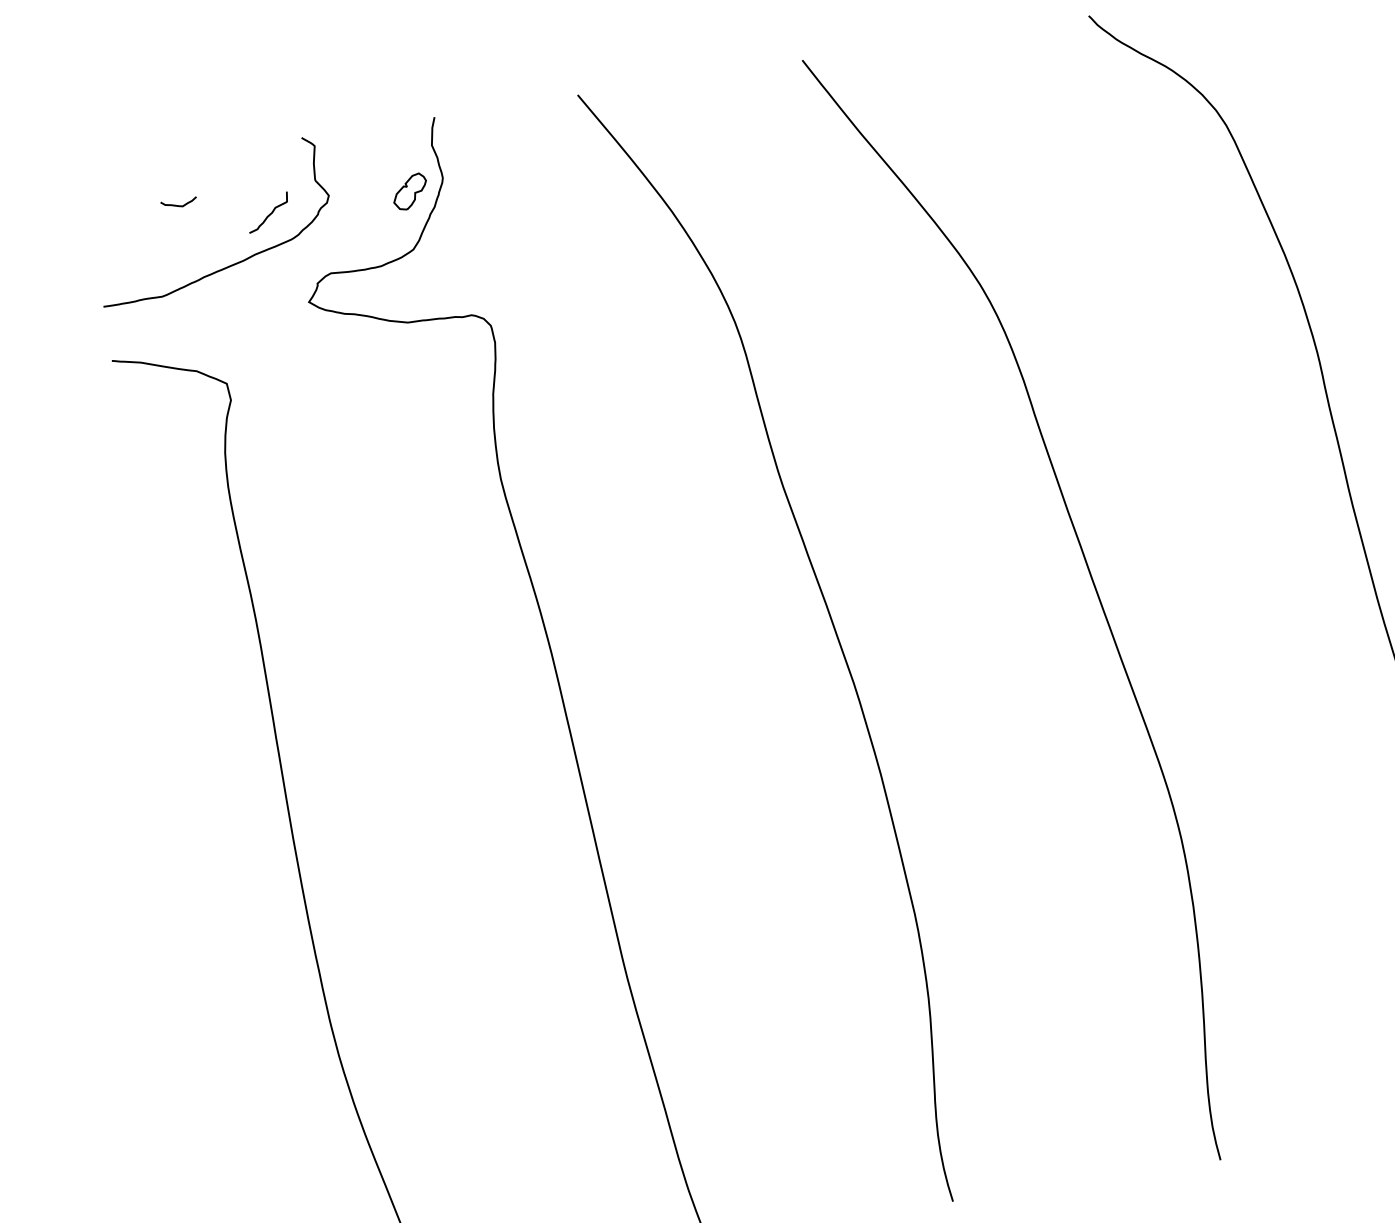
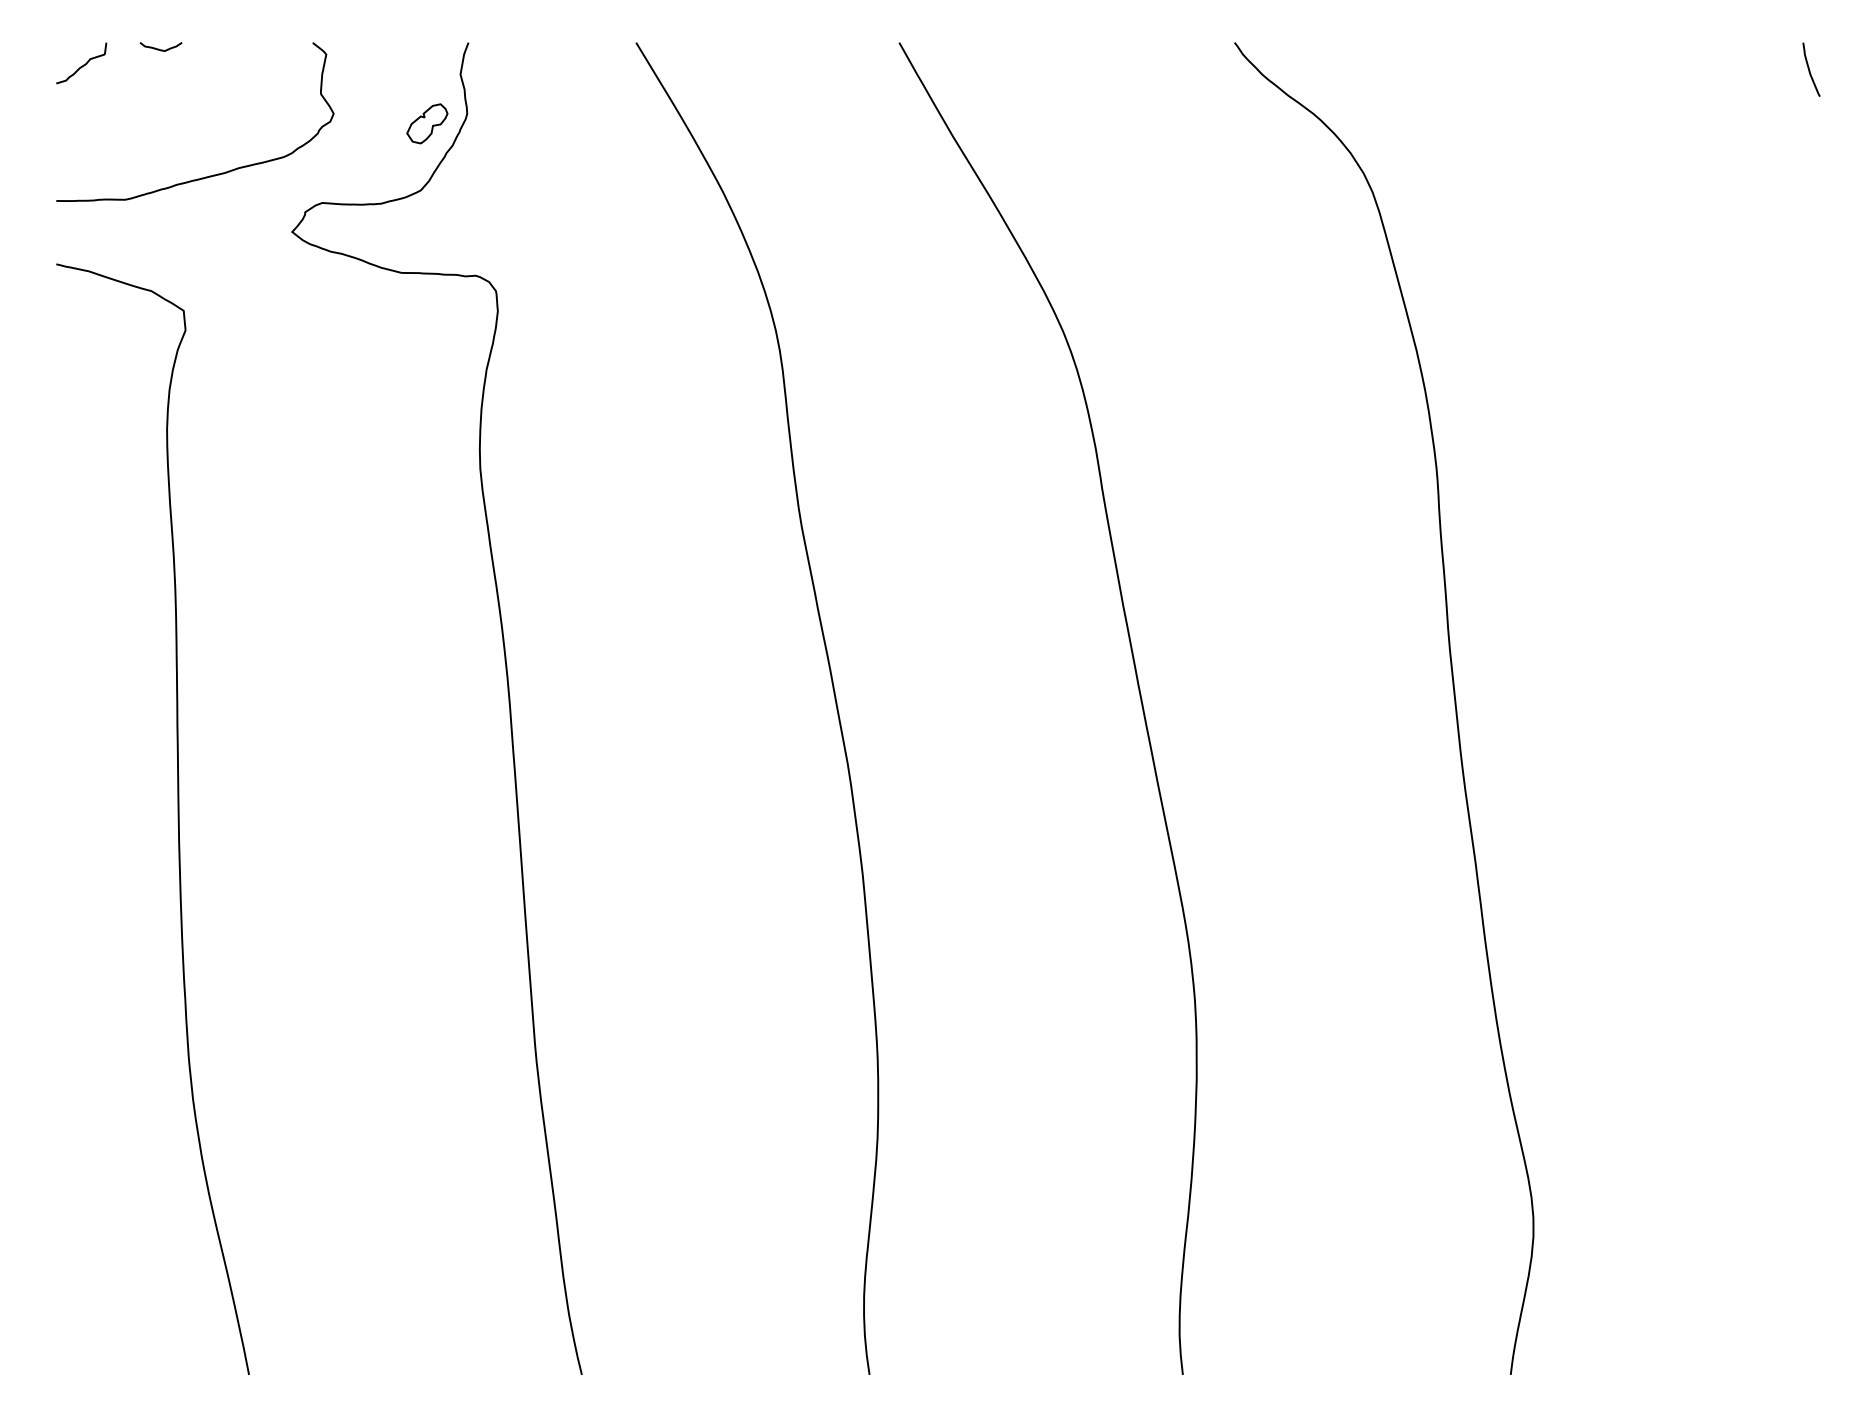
curve: (177, 204) -> (158, 48), moved
curve: (270, 213) -> (83, 64), moved

